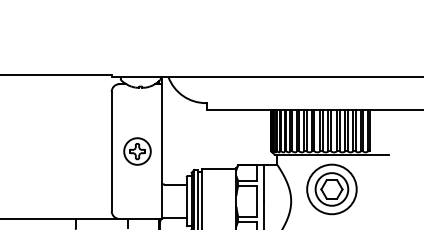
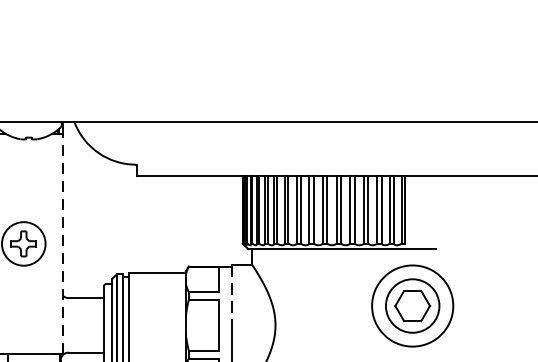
line: (161, 151) -> (63, 243), solid -> dashed
line: (264, 183) -> (231, 296), solid -> dashed
part: (331, 189) -> (411, 306), moved

